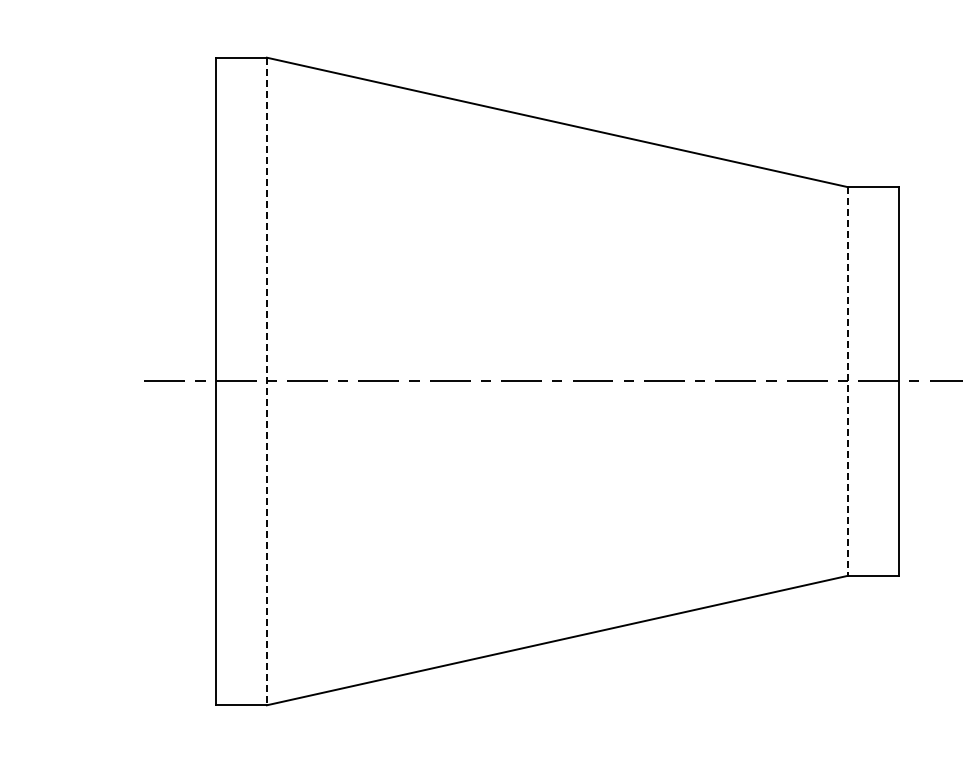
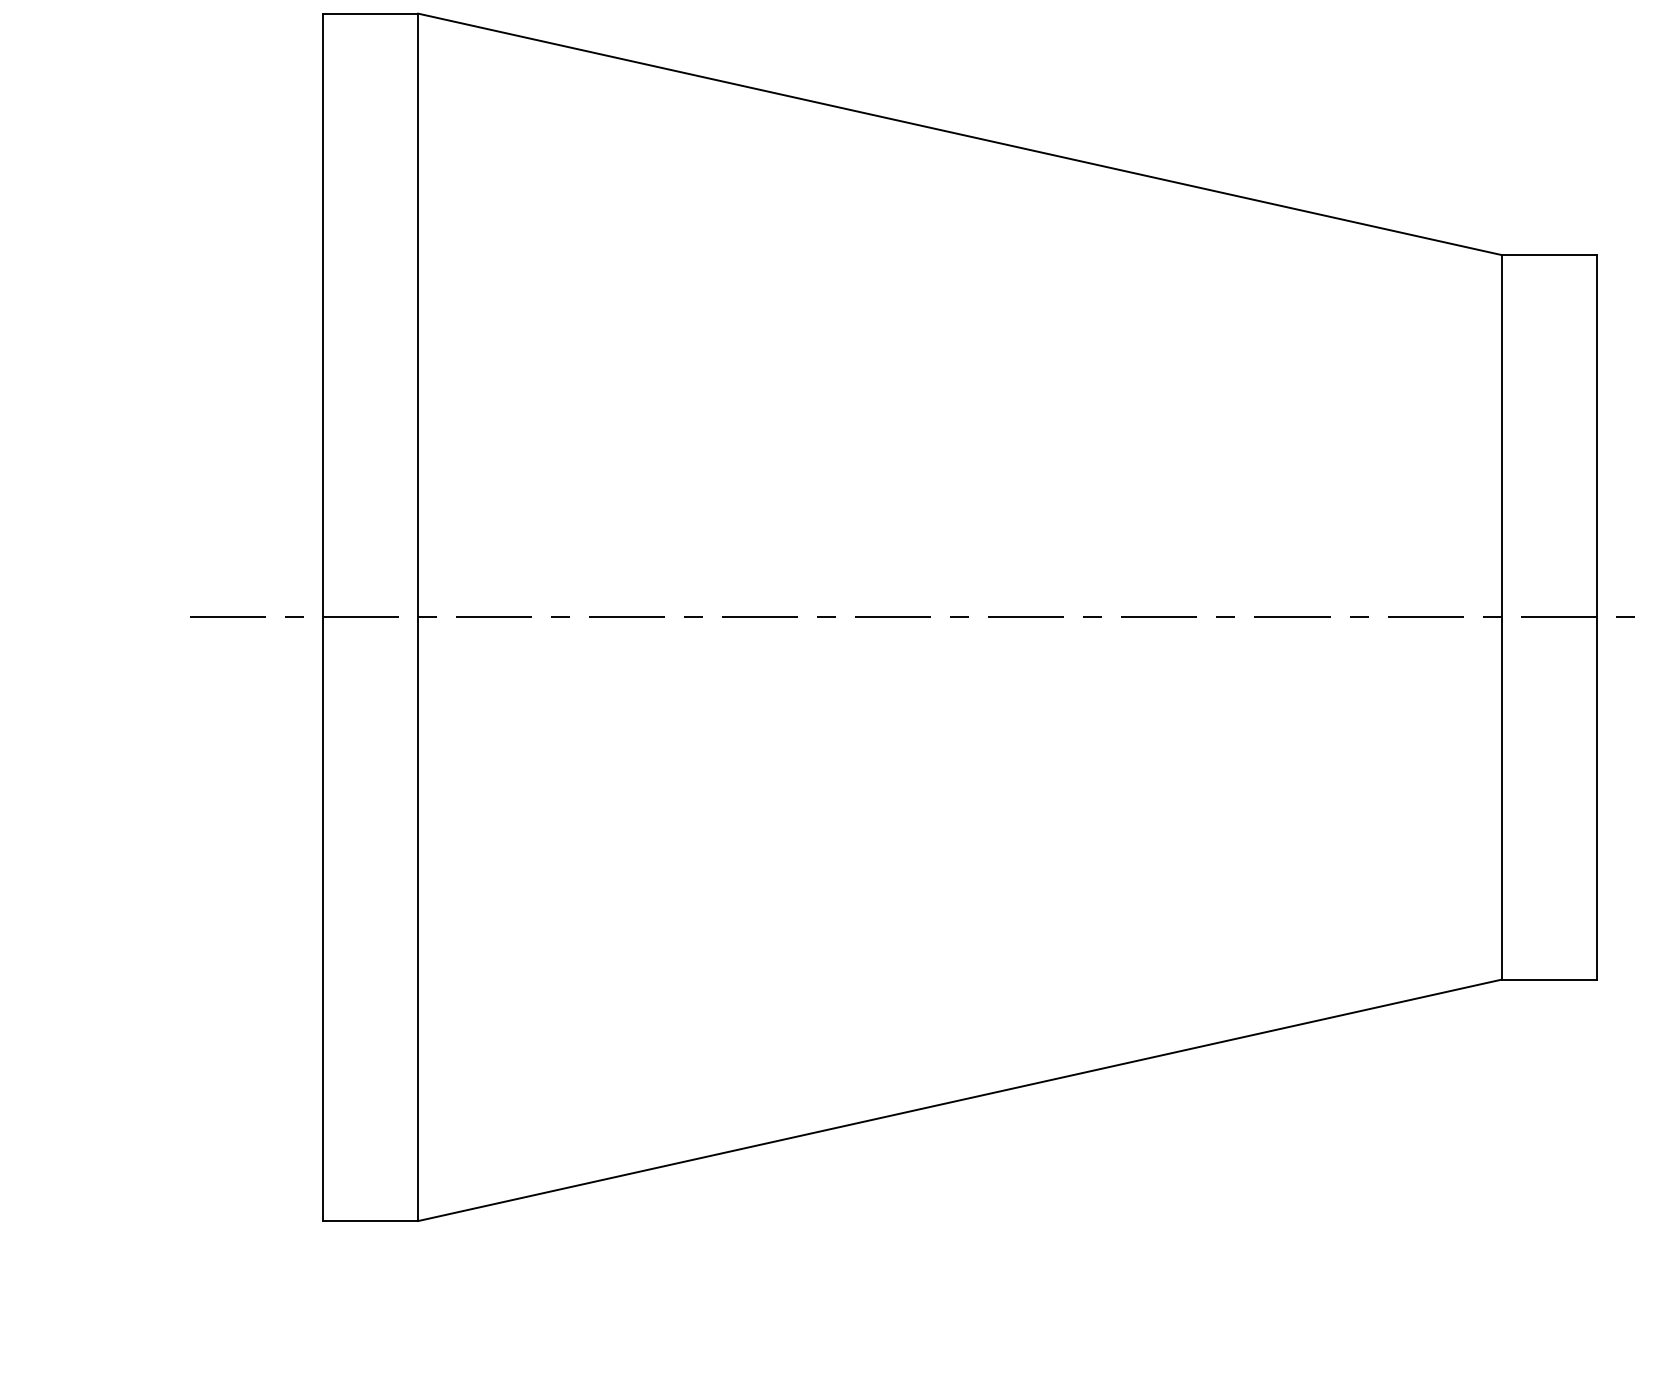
line: (266, 381) -> (417, 617), dashed -> solid
line: (848, 381) -> (1502, 617), dashed -> solid

